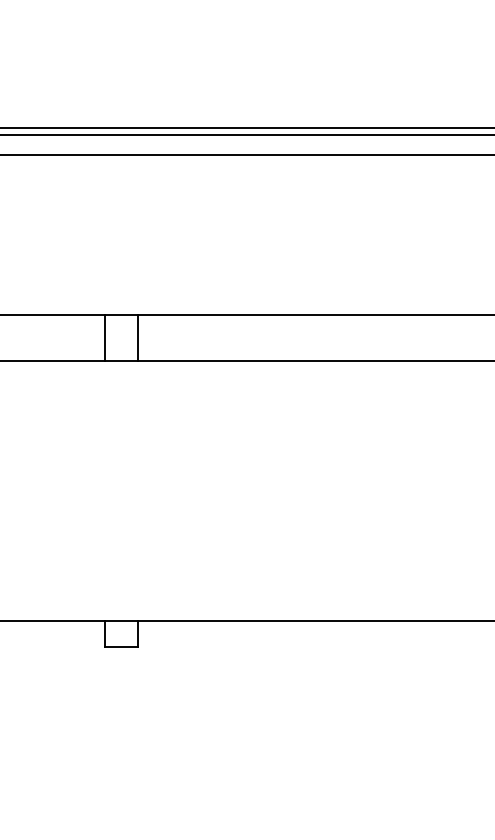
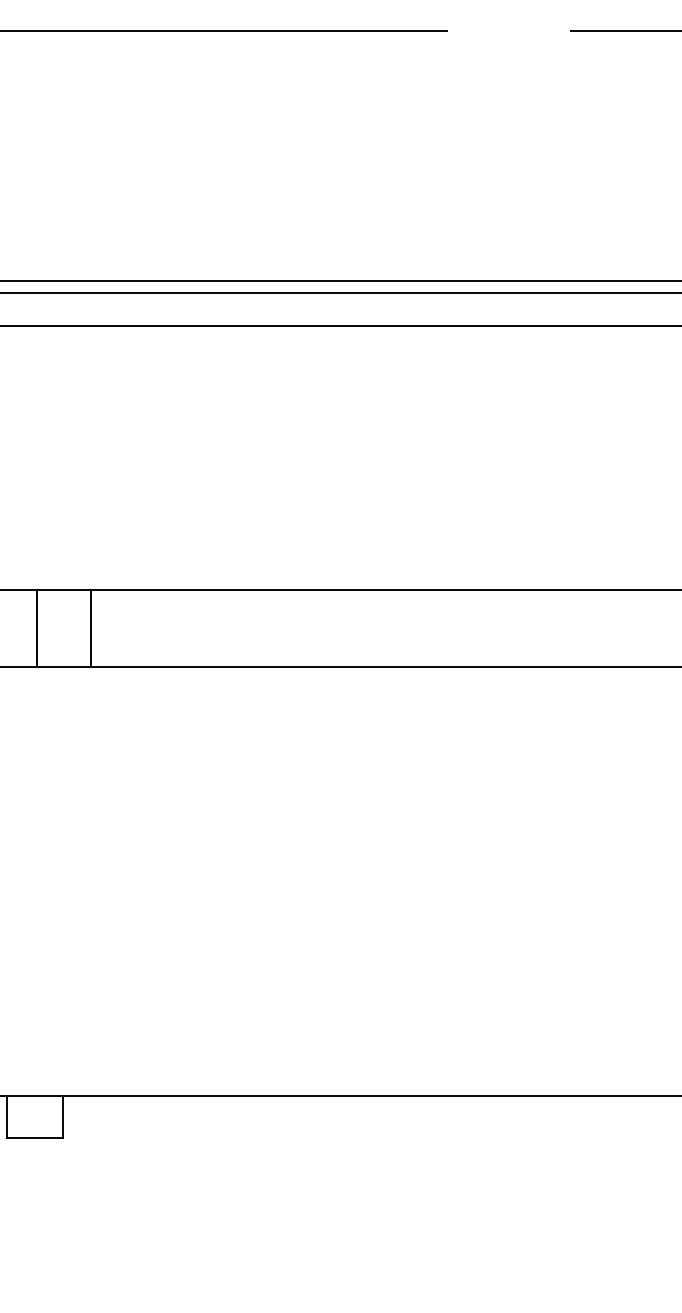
line: (104, 337) -> (37, 627), moved
line: (138, 337) -> (91, 627), moved

